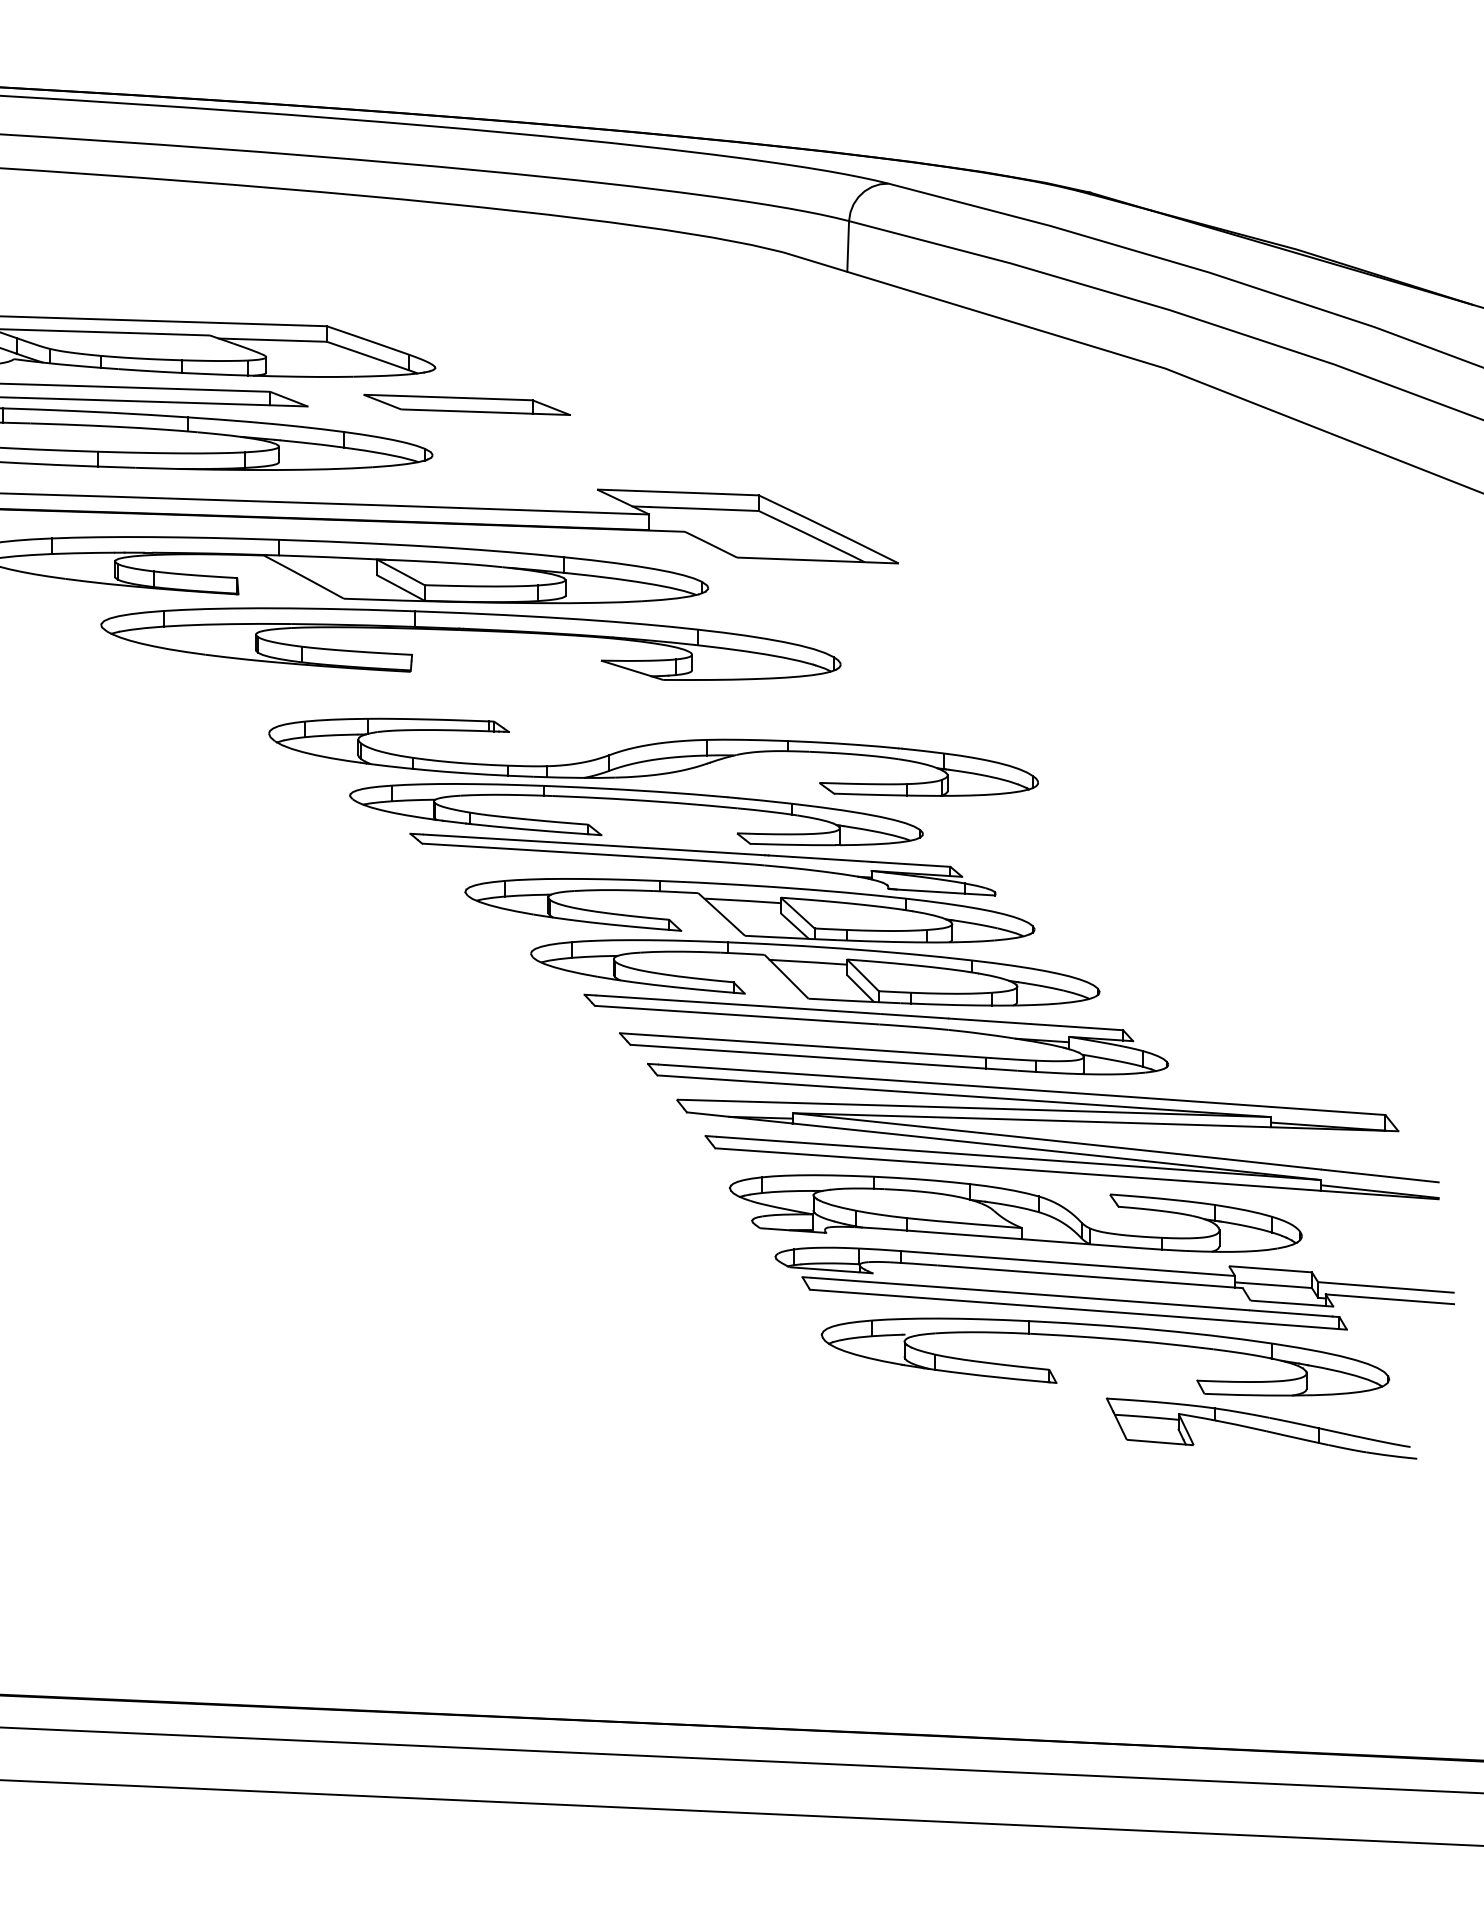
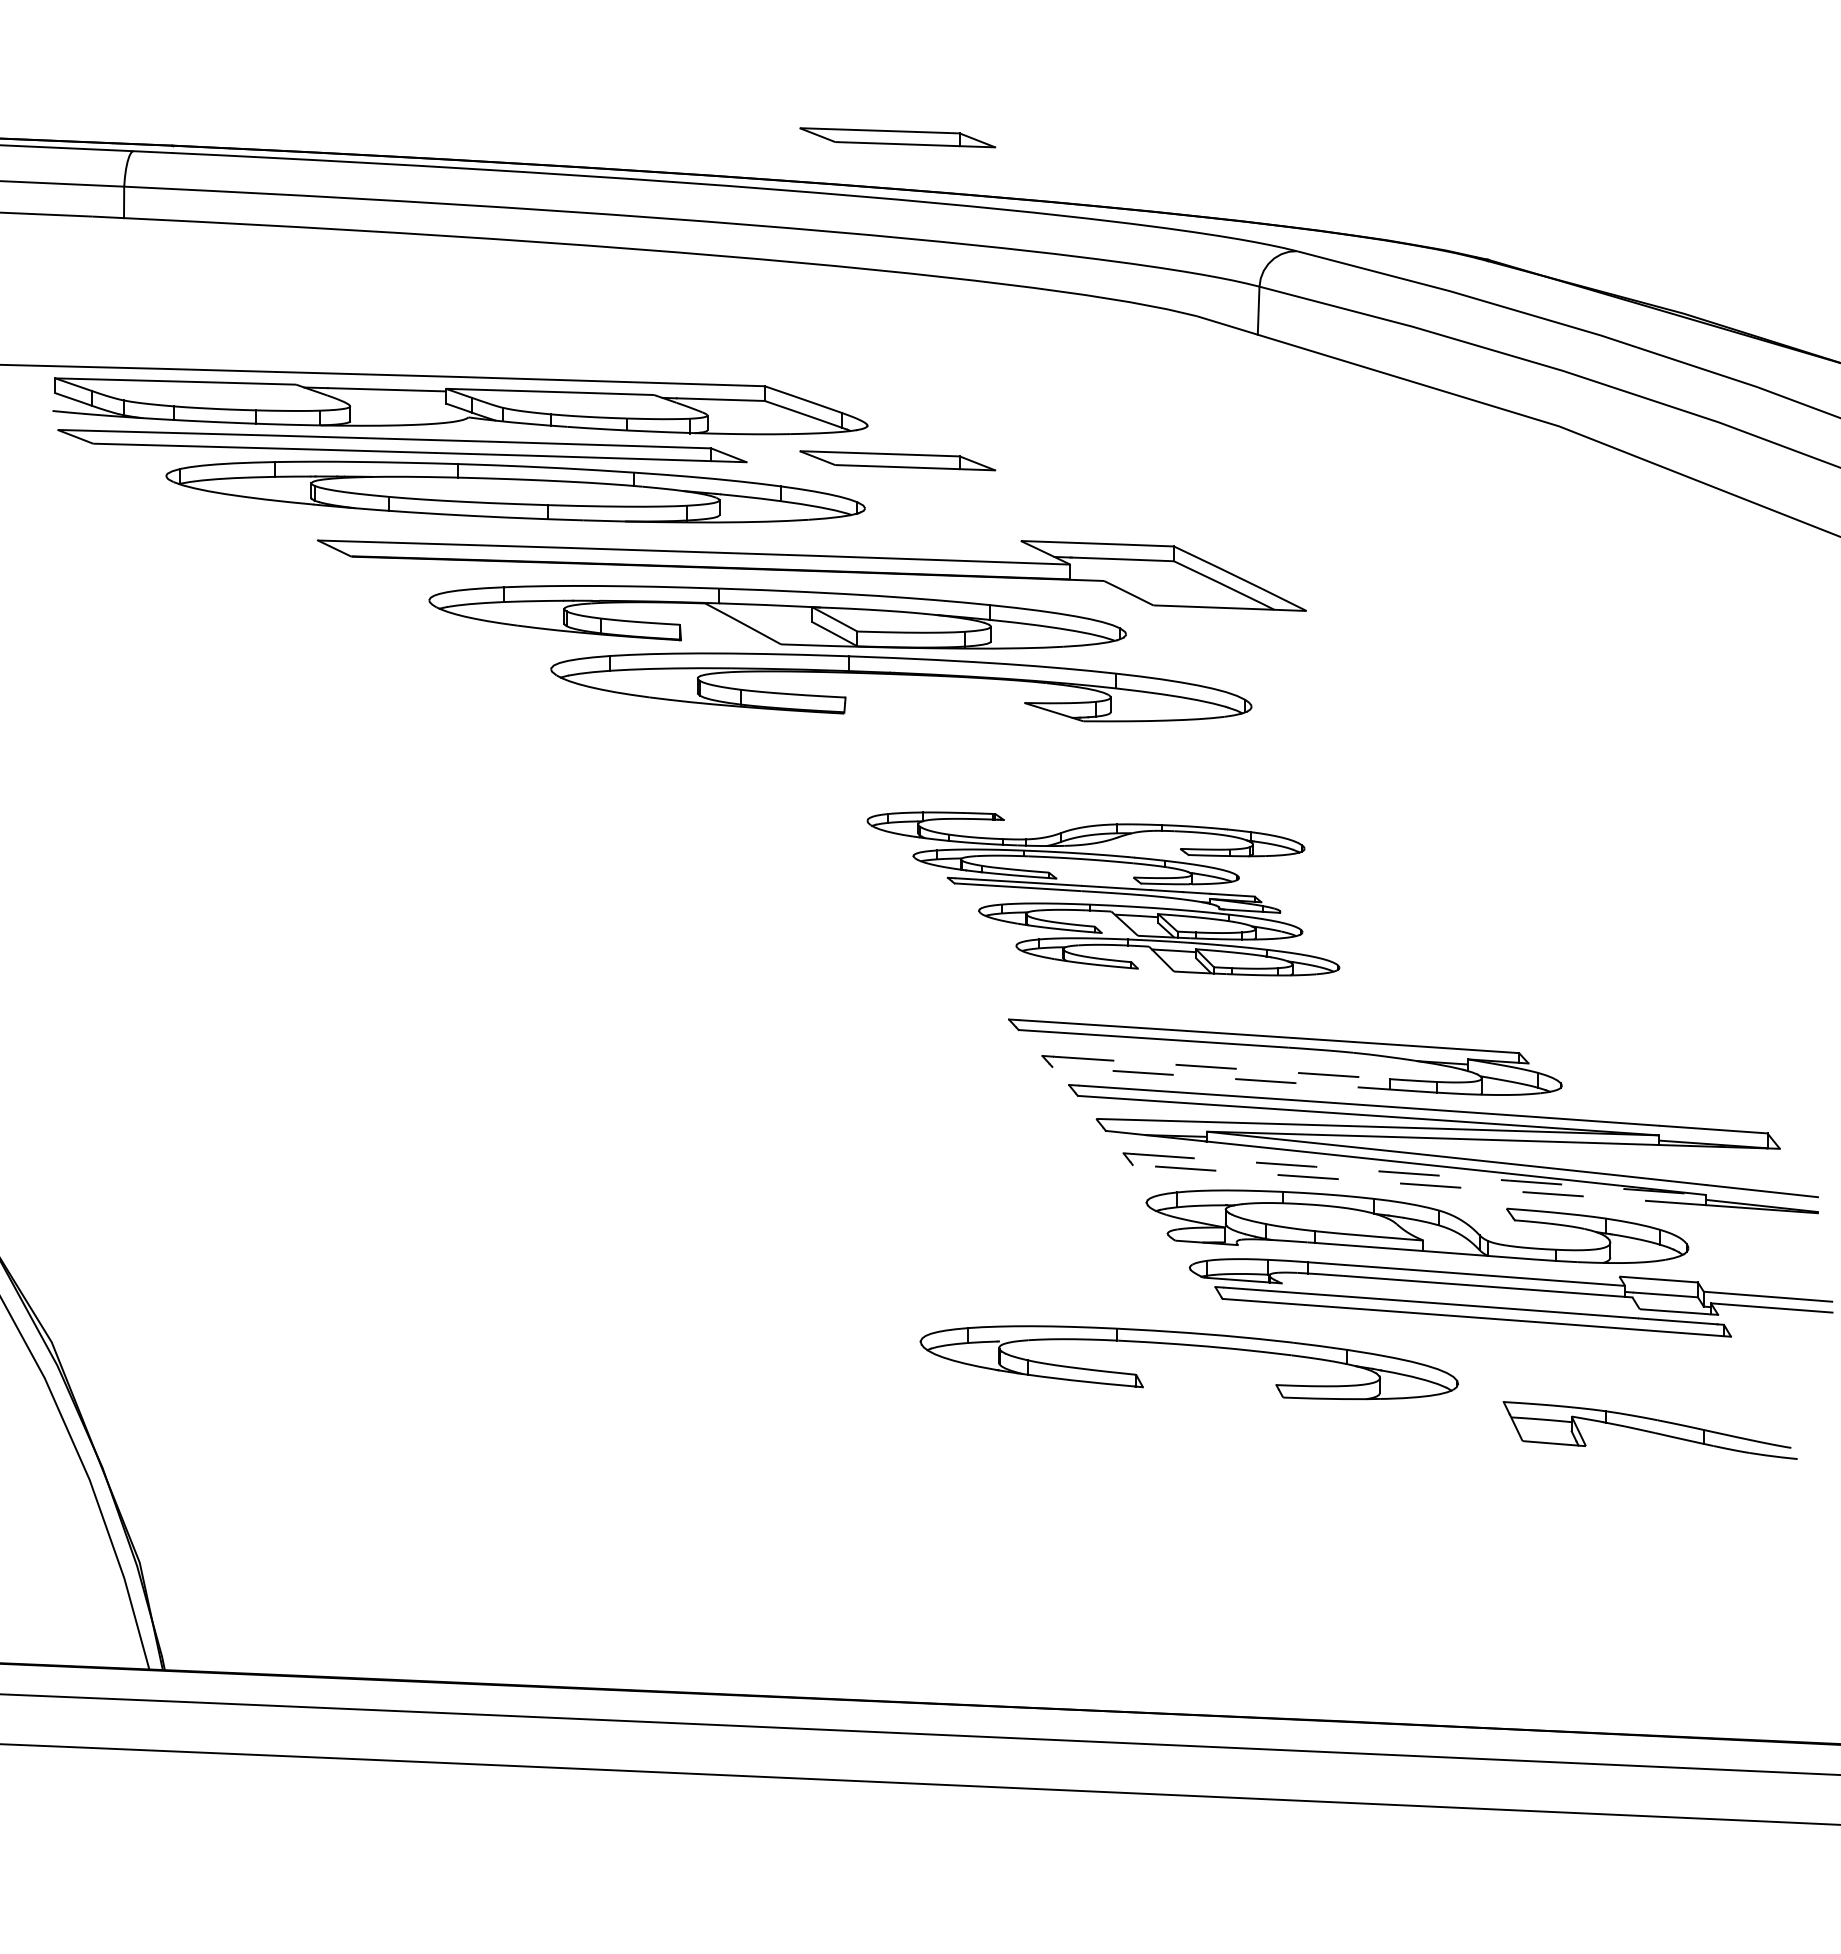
part: (466, 63) -> (897, 137), added
part: (684, 861) -> (1103, 893), size x0.6
line: (808, 1045) -> (1221, 1067), solid -> dashed
line: (823, 1058) -> (1235, 1079), solid -> dashed
line: (1019, 1158) -> (1420, 1174), solid -> dashed
line: (1017, 1168) -> (1419, 1184), solid -> dashed
part: (1106, 1339) -> (1190, 1346), moved

